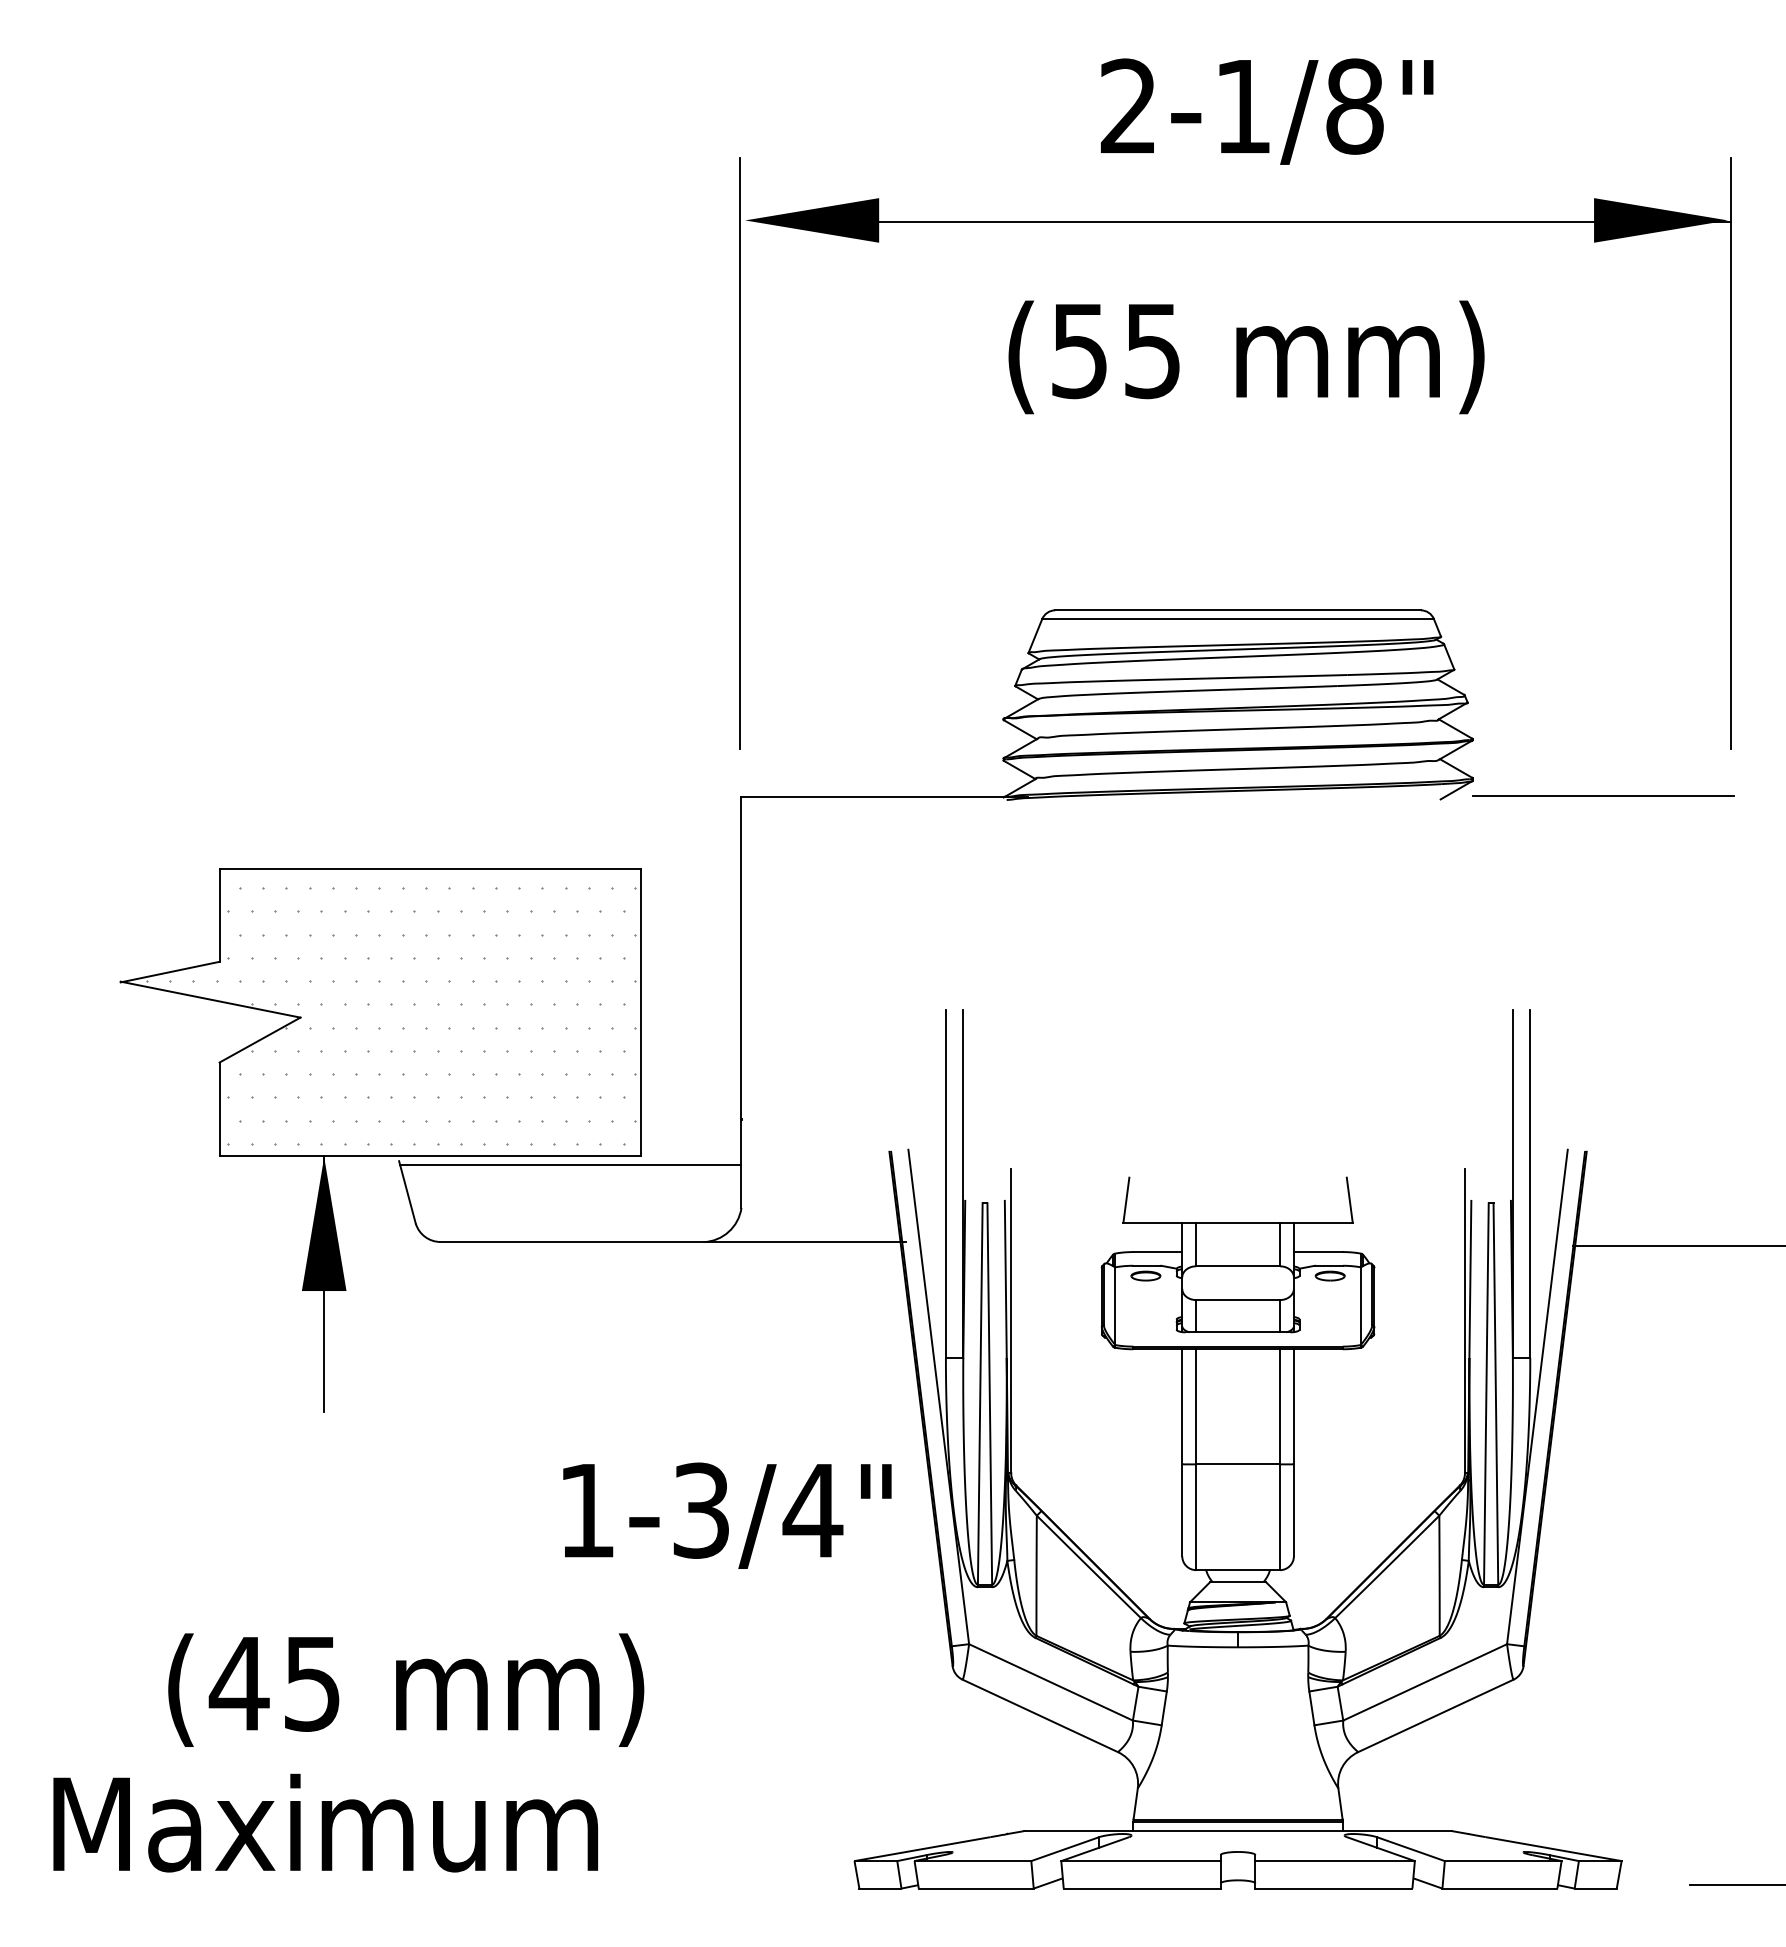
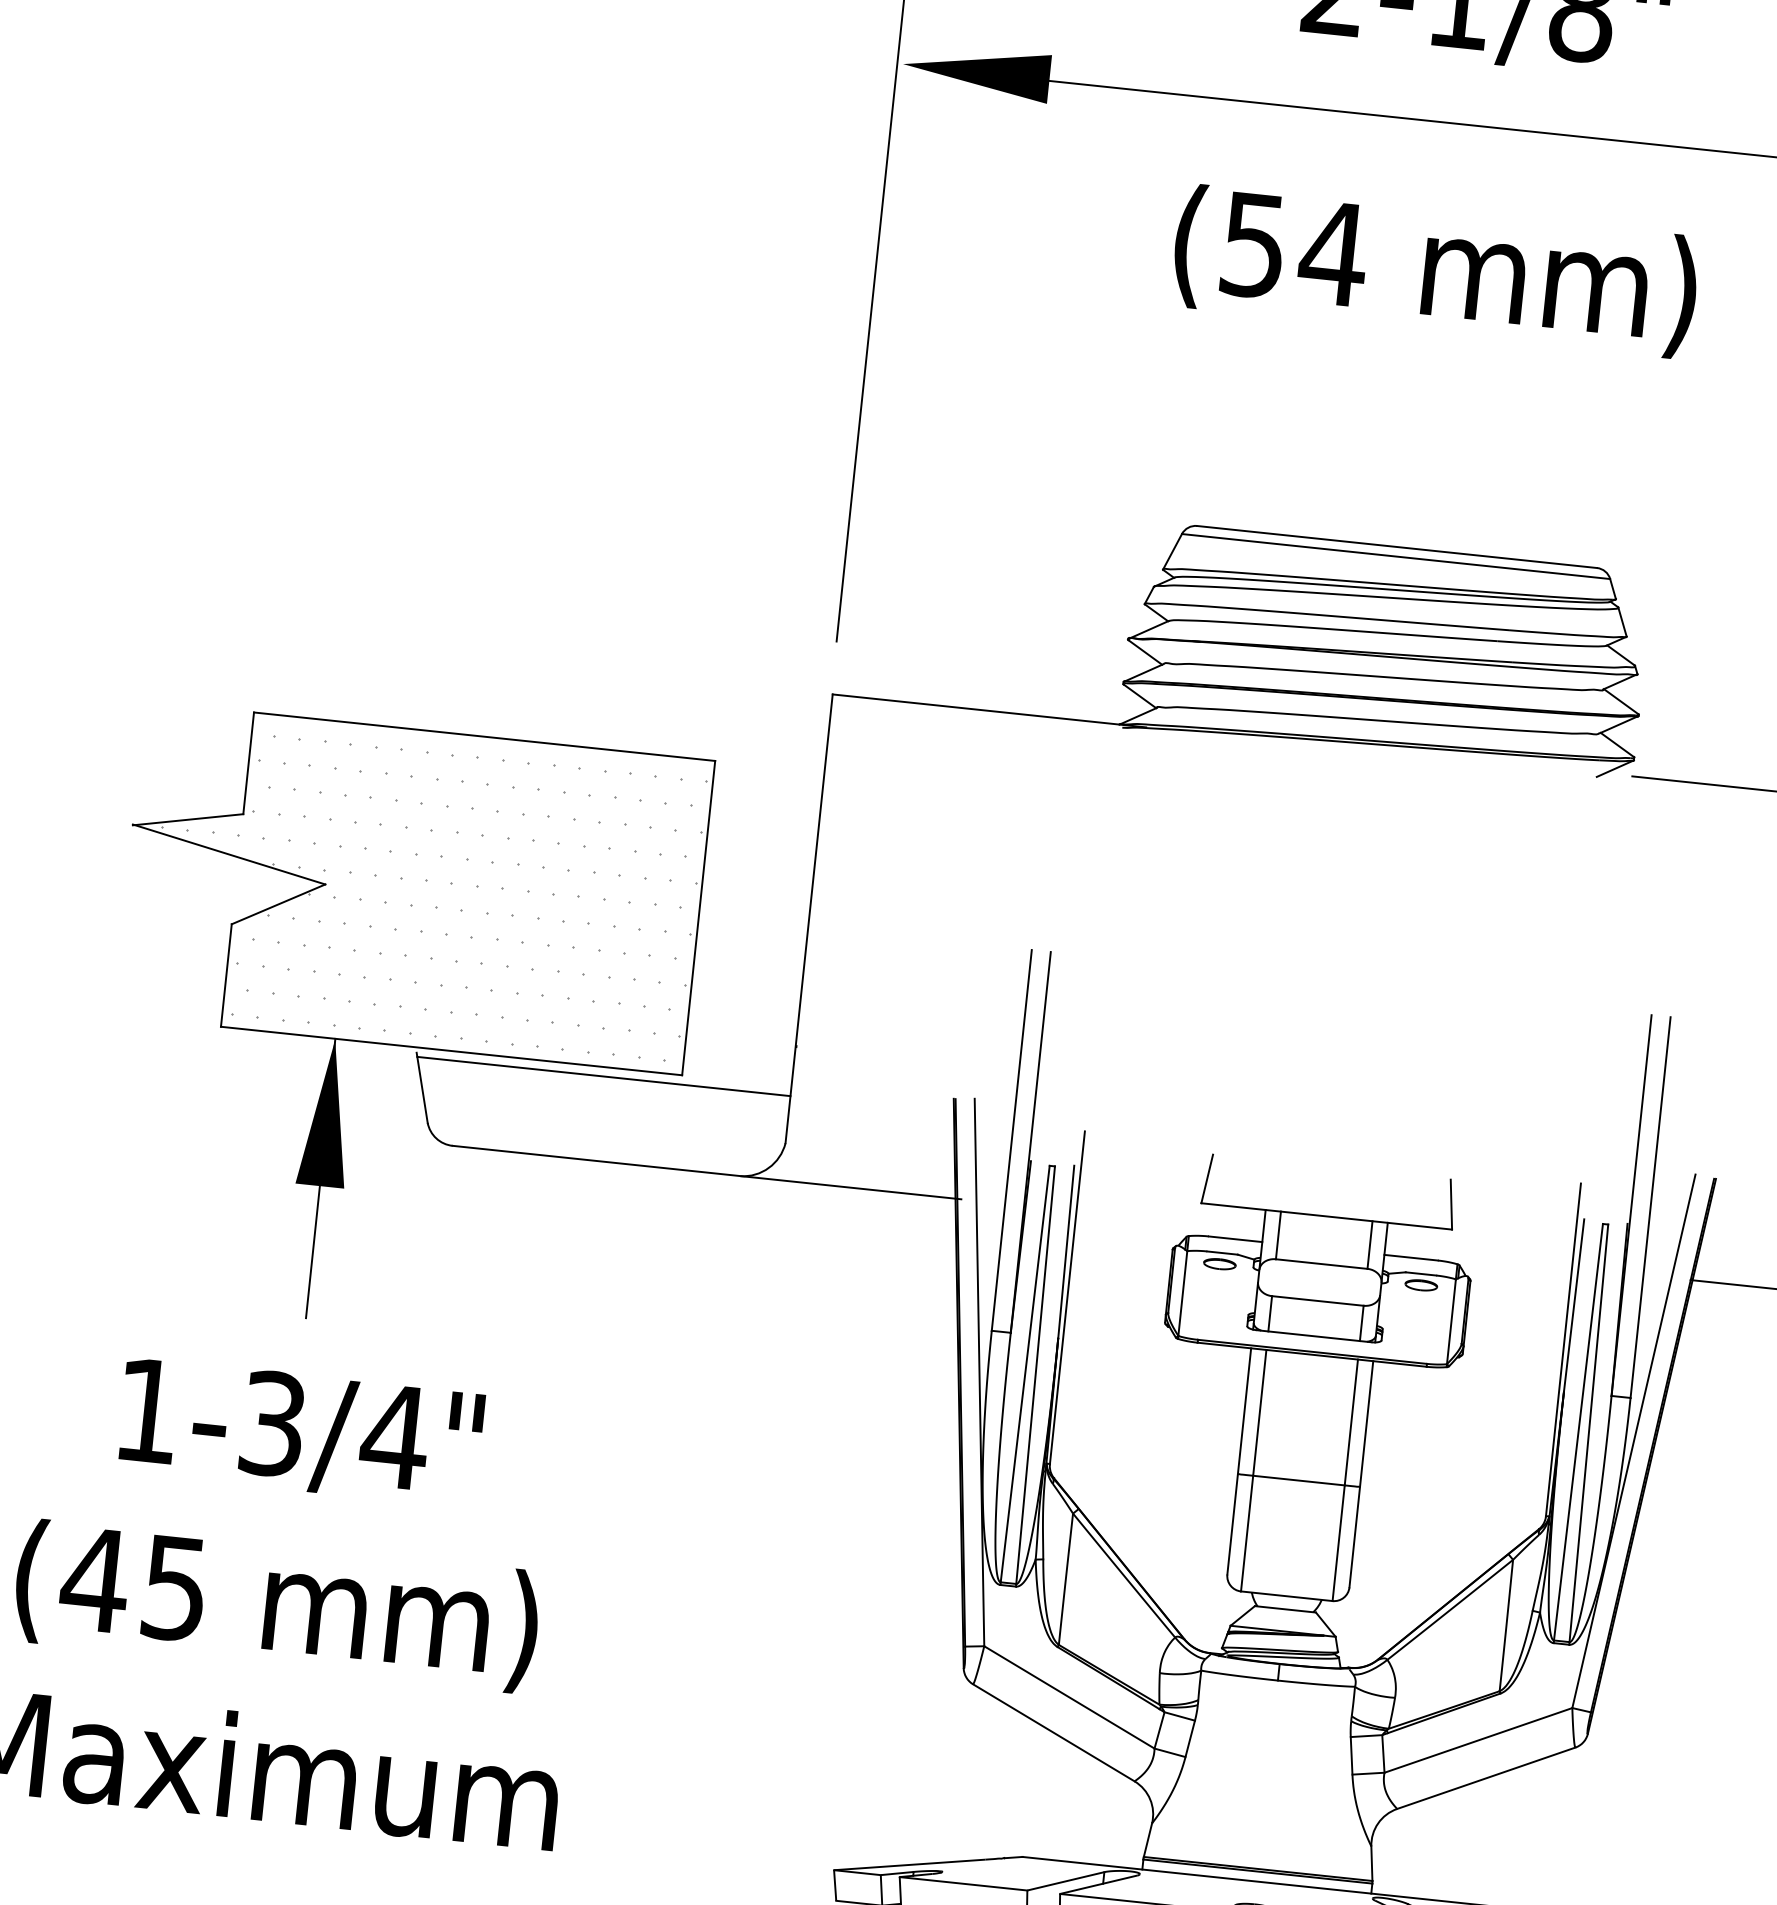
text: (1152, 351) -> (1333, 254), (55 -> (54
text: (727, 1515) -> (300, 1432), moved
text: (406, 1689) -> (277, 1605), moved

